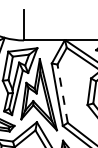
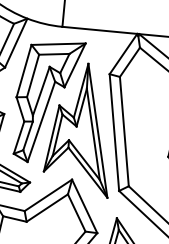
line: (62, 93) -> (124, 131), dashed -> solid

